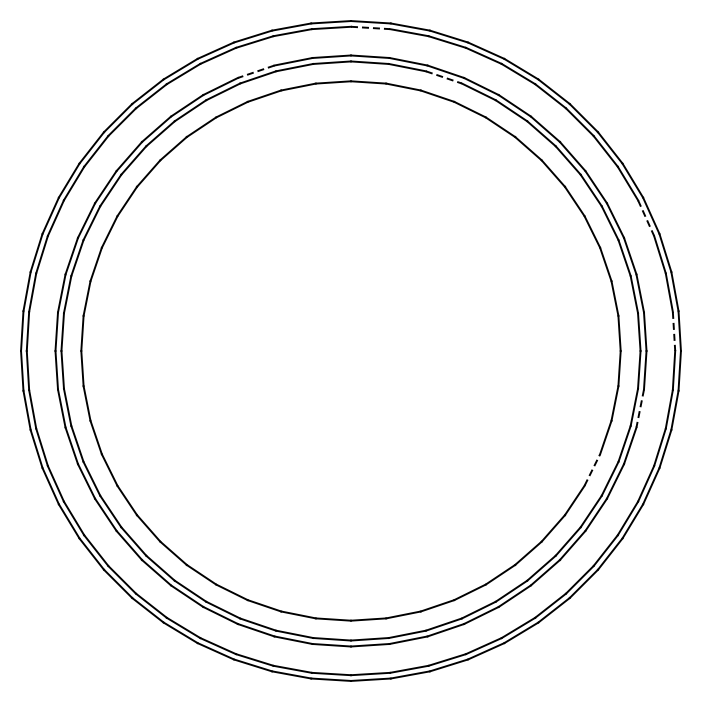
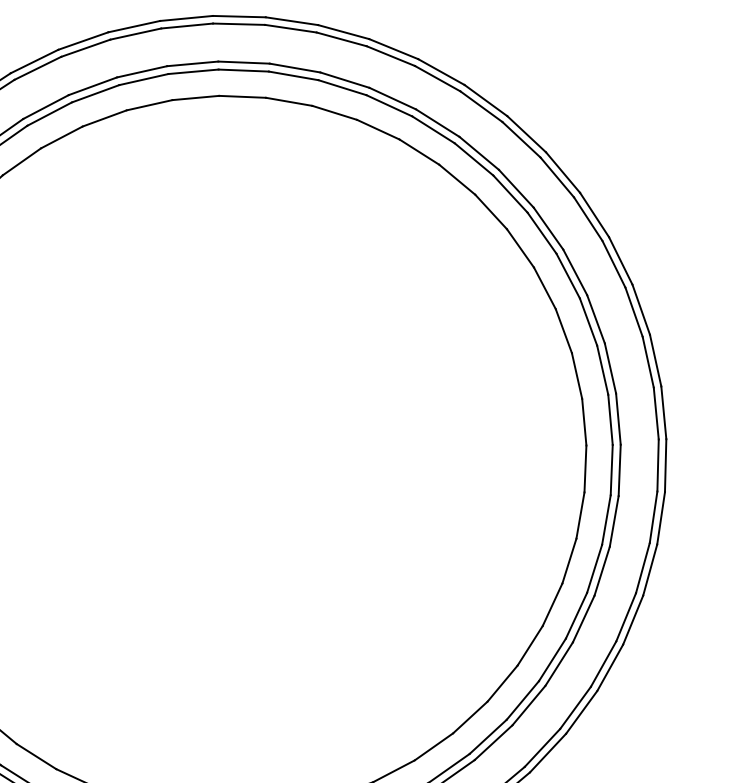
line: (370, 27) -> (187, 25), dashed -> solid
line: (255, 71) -> (45, 106), dashed -> solid
line: (443, 77) -> (293, 76), dashed -> solid
line: (646, 218) -> (588, 219), dashed -> solid
line: (674, 331) -> (648, 362), dashed -> solid
line: (640, 409) -> (620, 471), dashed -> solid
line: (592, 470) -> (569, 561), dashed -> solid

